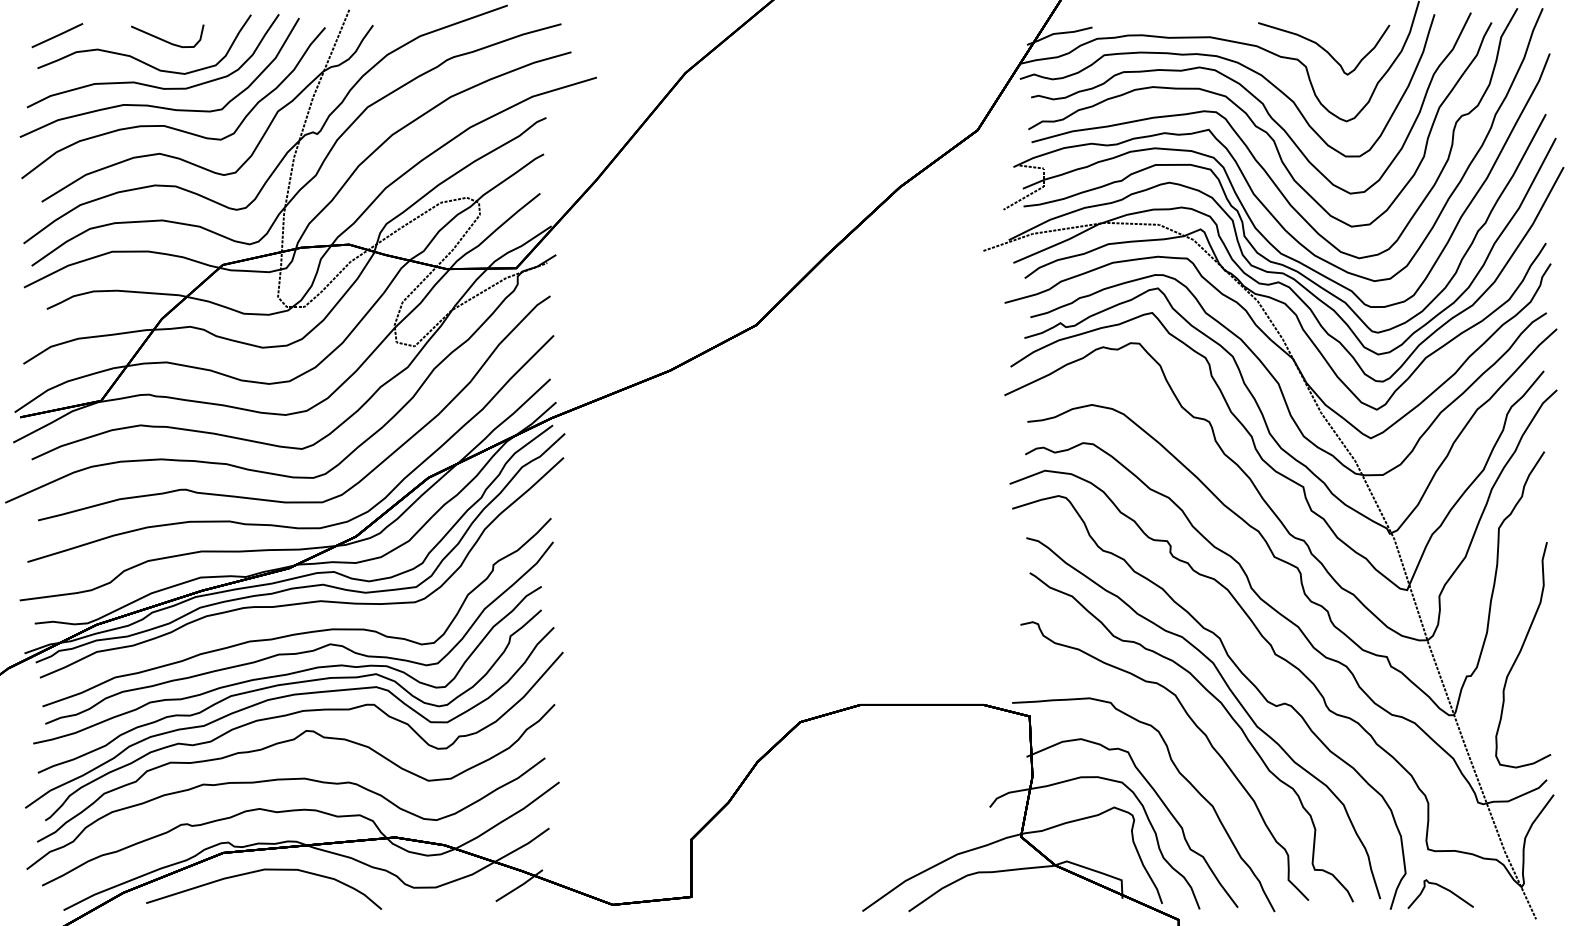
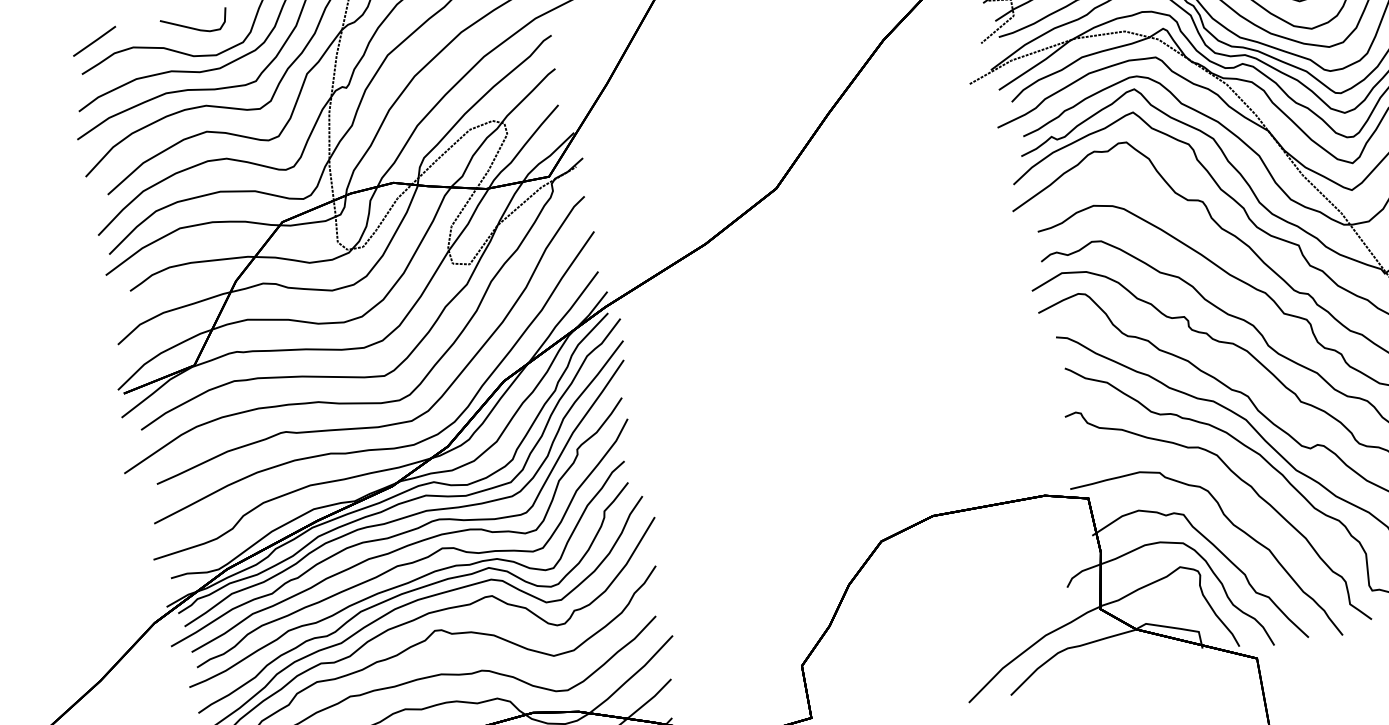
part: (296, 618) -> (407, 530), added

